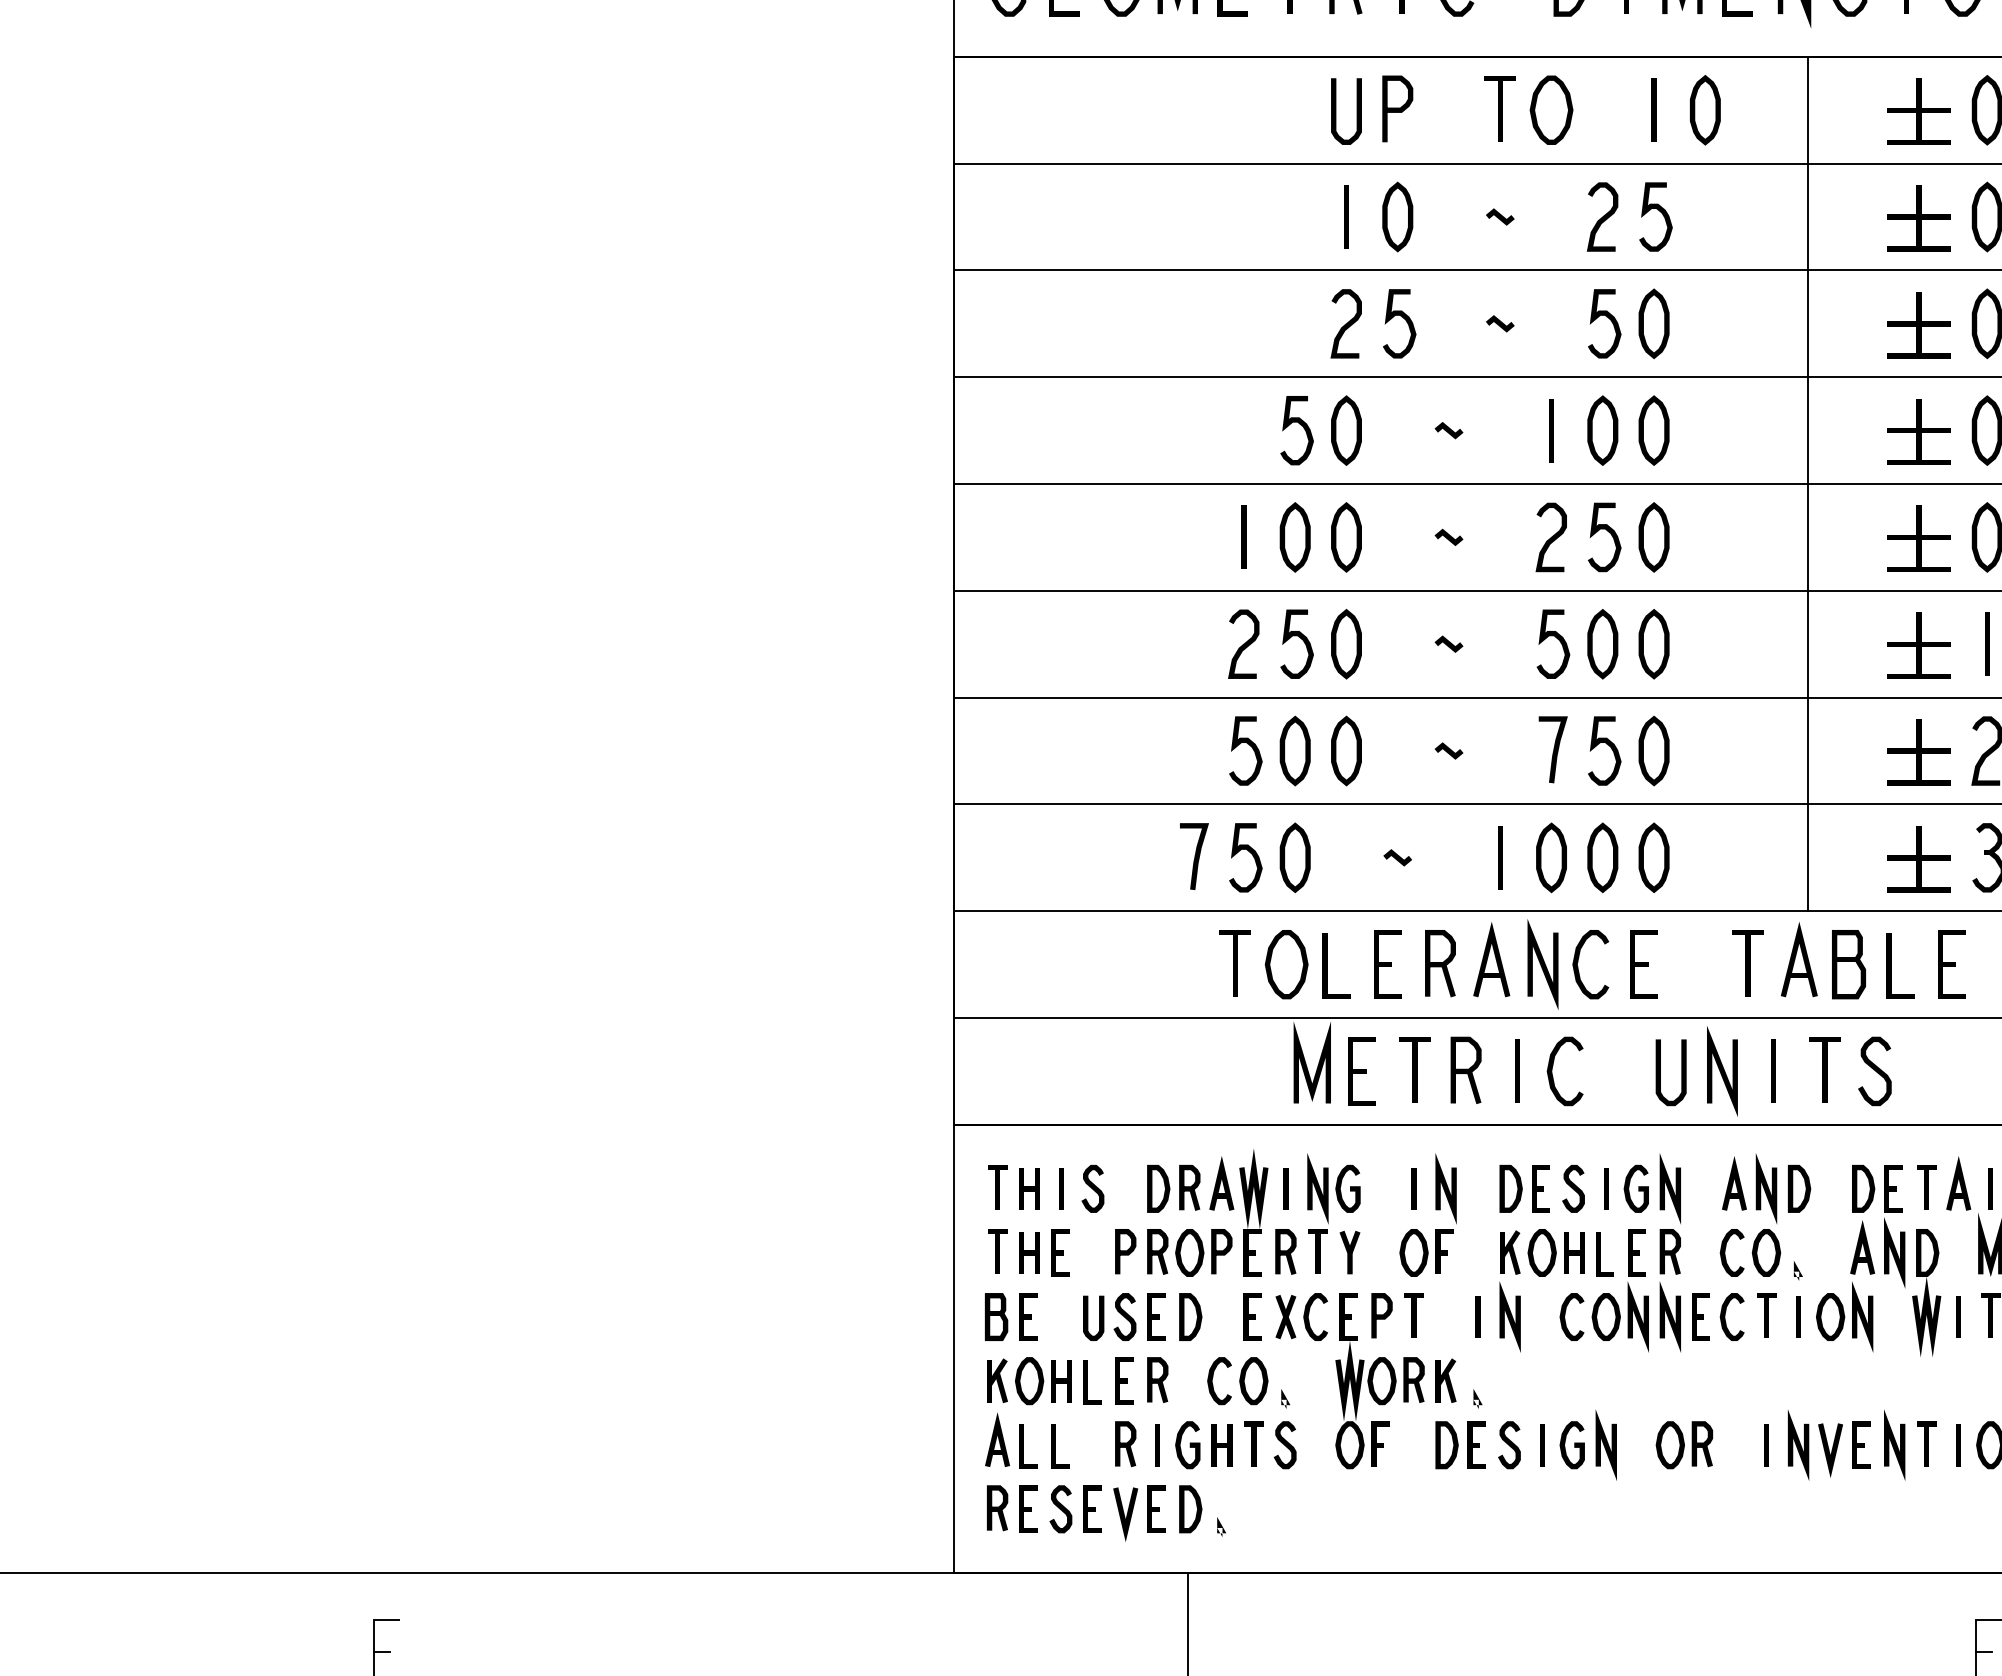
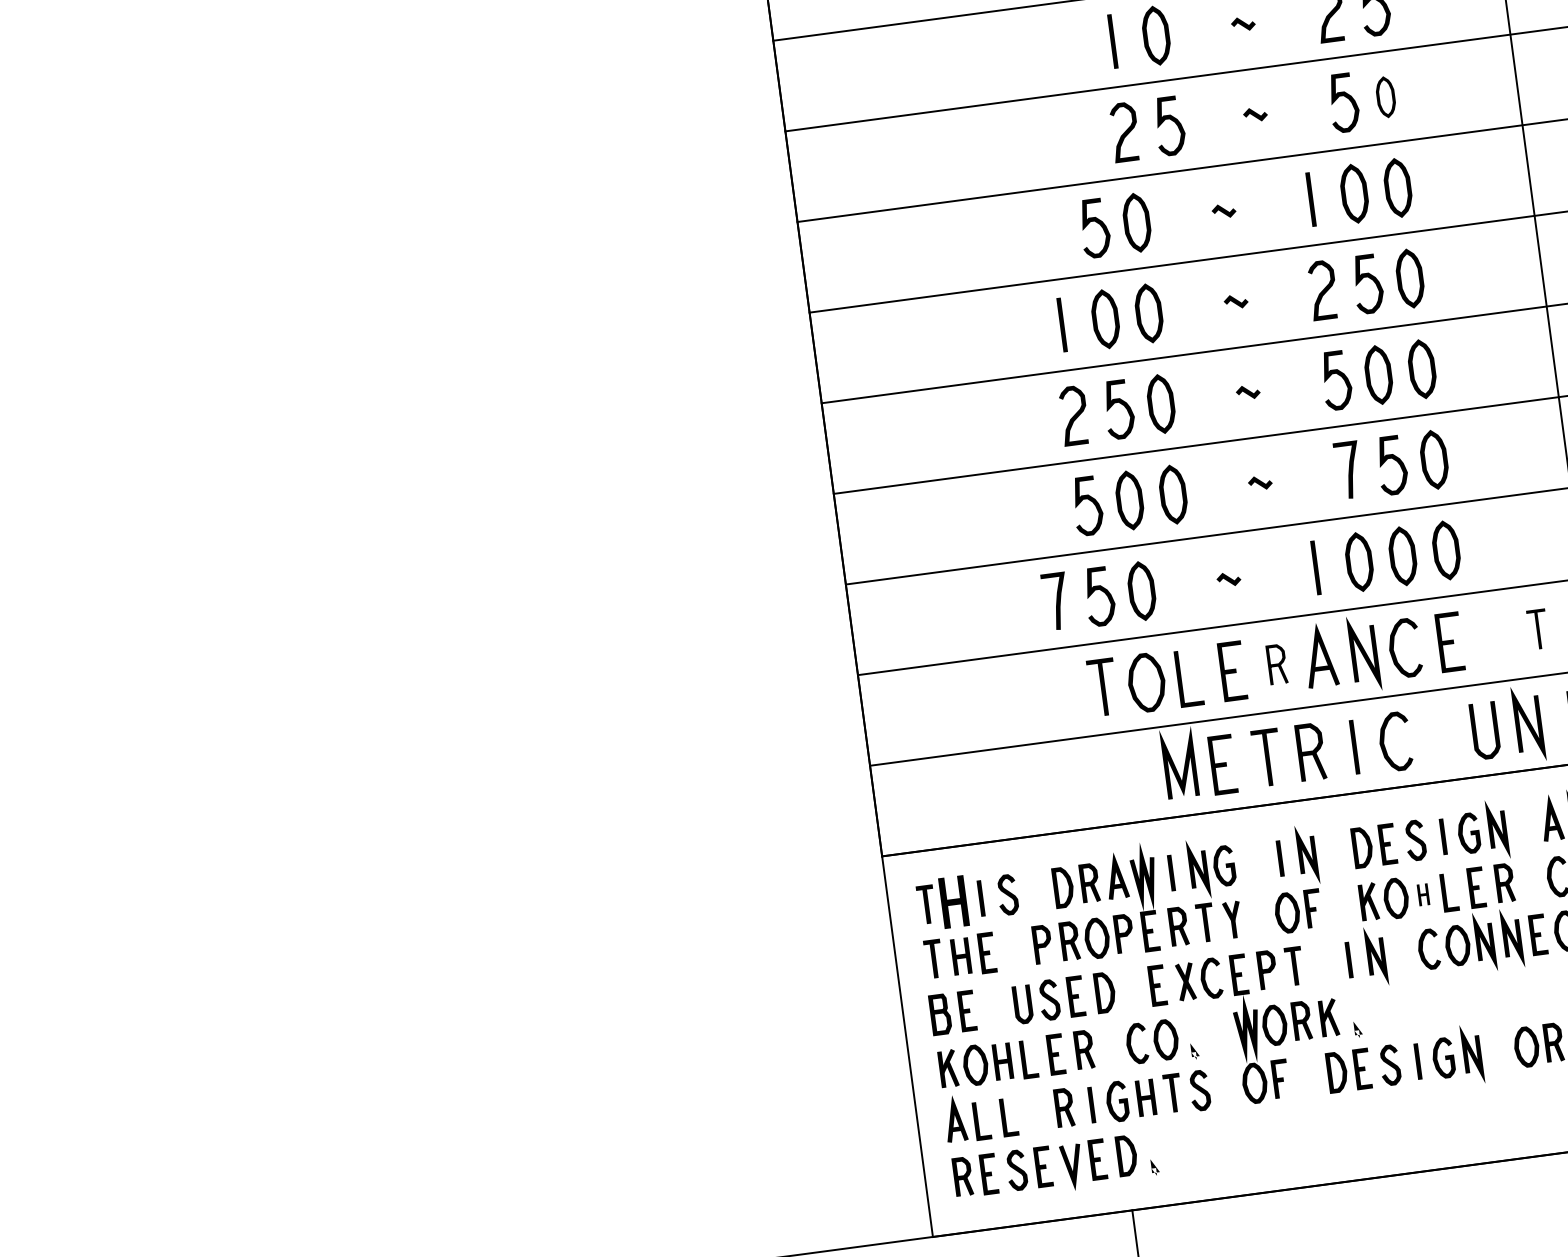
part: (1653, 323) -> (1385, 97), size x0.7
part: (1440, 963) -> (1277, 664), size x0.7
part: (1747, 963) -> (1537, 629), size x0.7
part: (1029, 1188) -> (953, 901), size x1.4
part: (1574, 1252) -> (1423, 894), size x0.6

